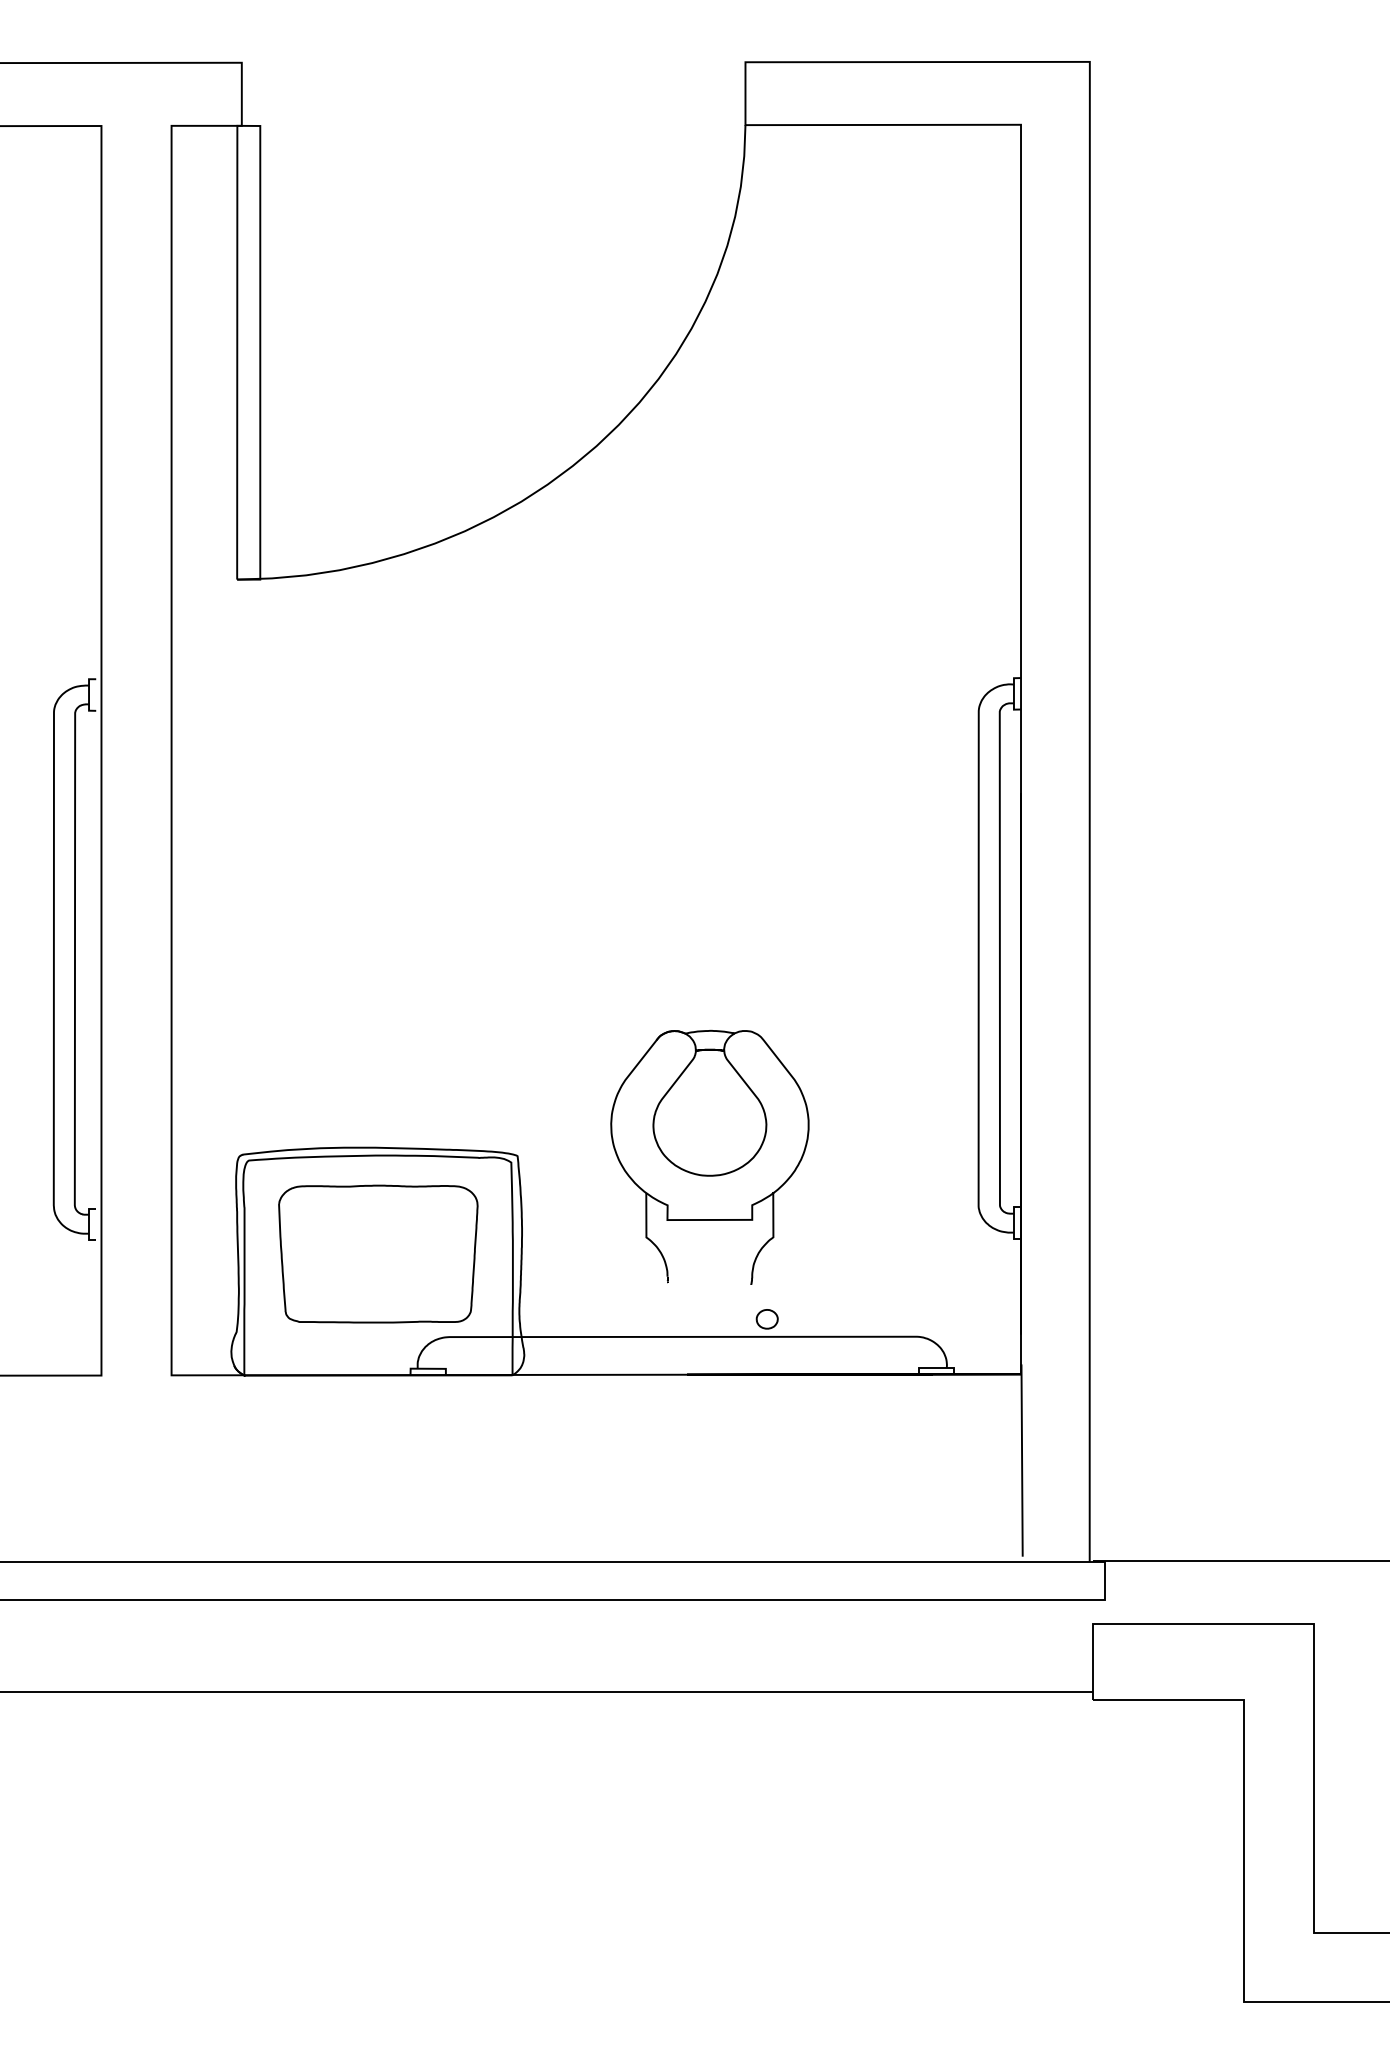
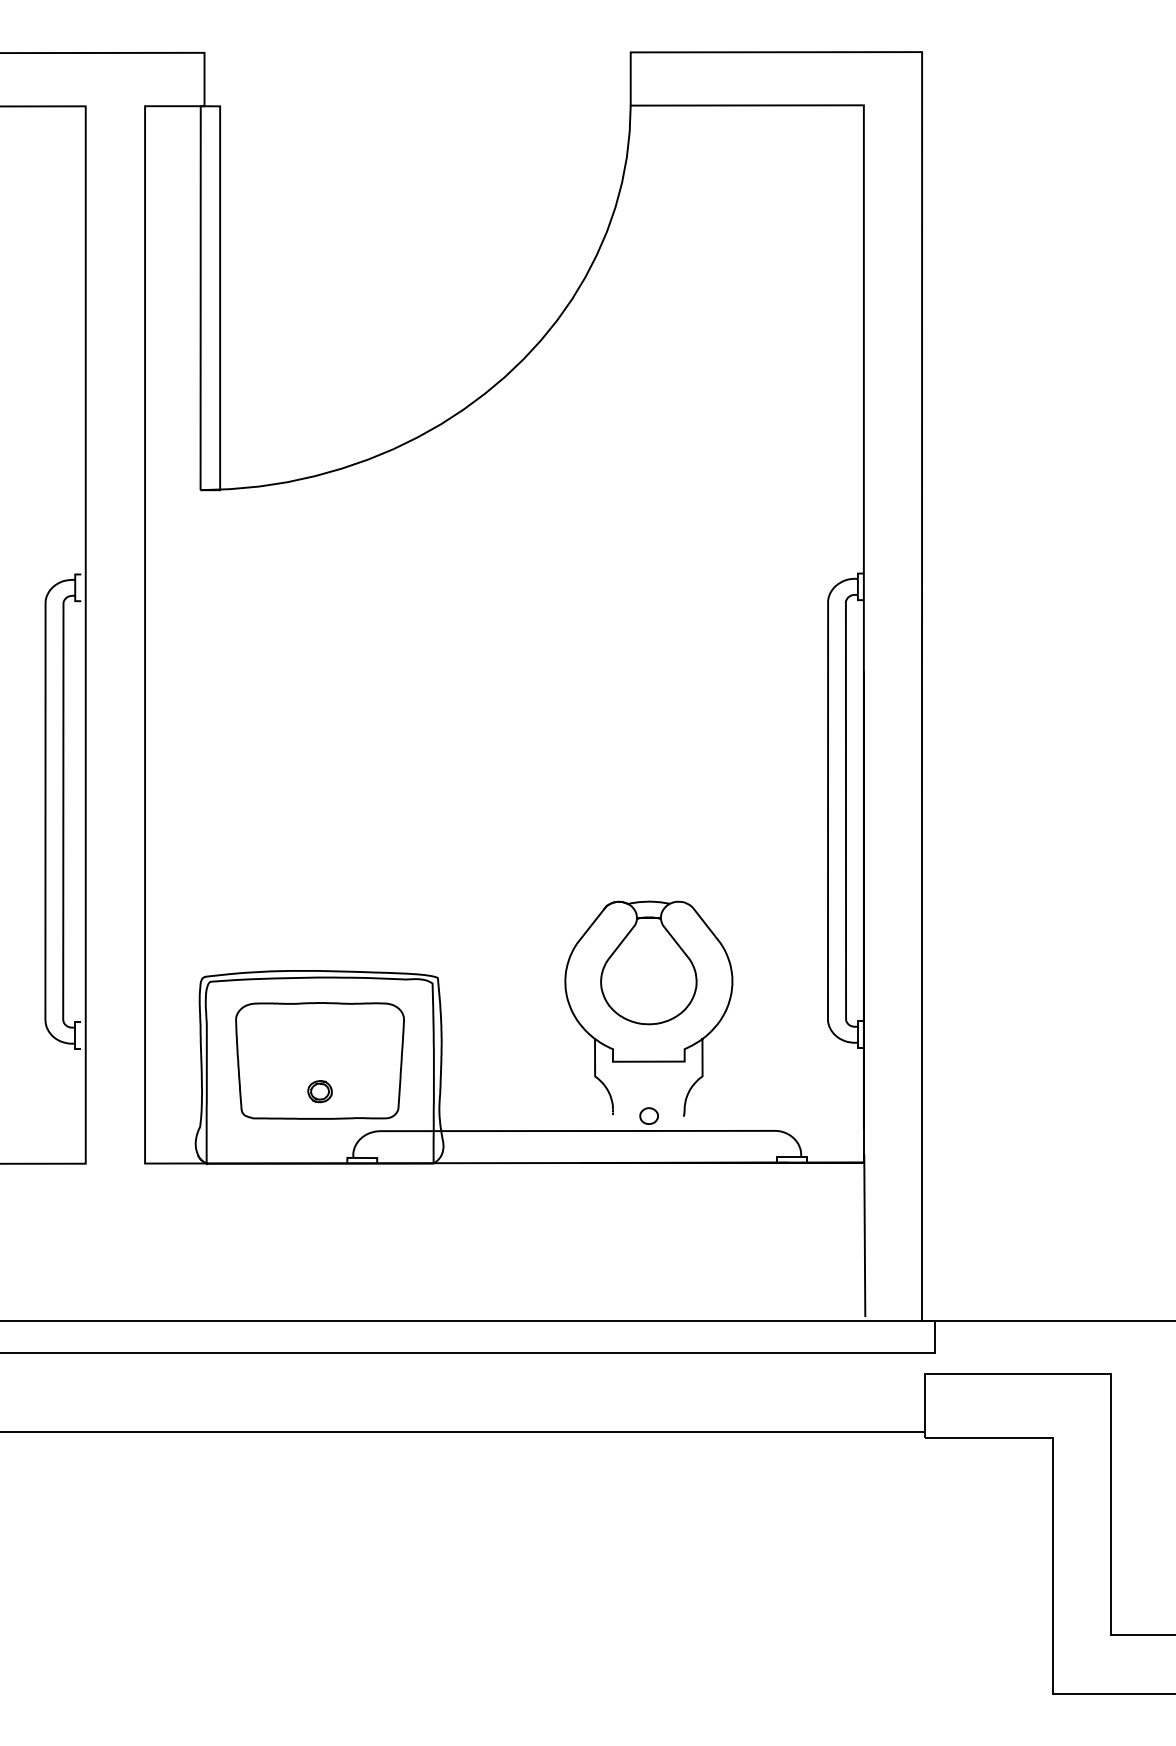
part: (709, 1156) -> (648, 1007), moved
part: (378, 1289) -> (320, 1090), added

